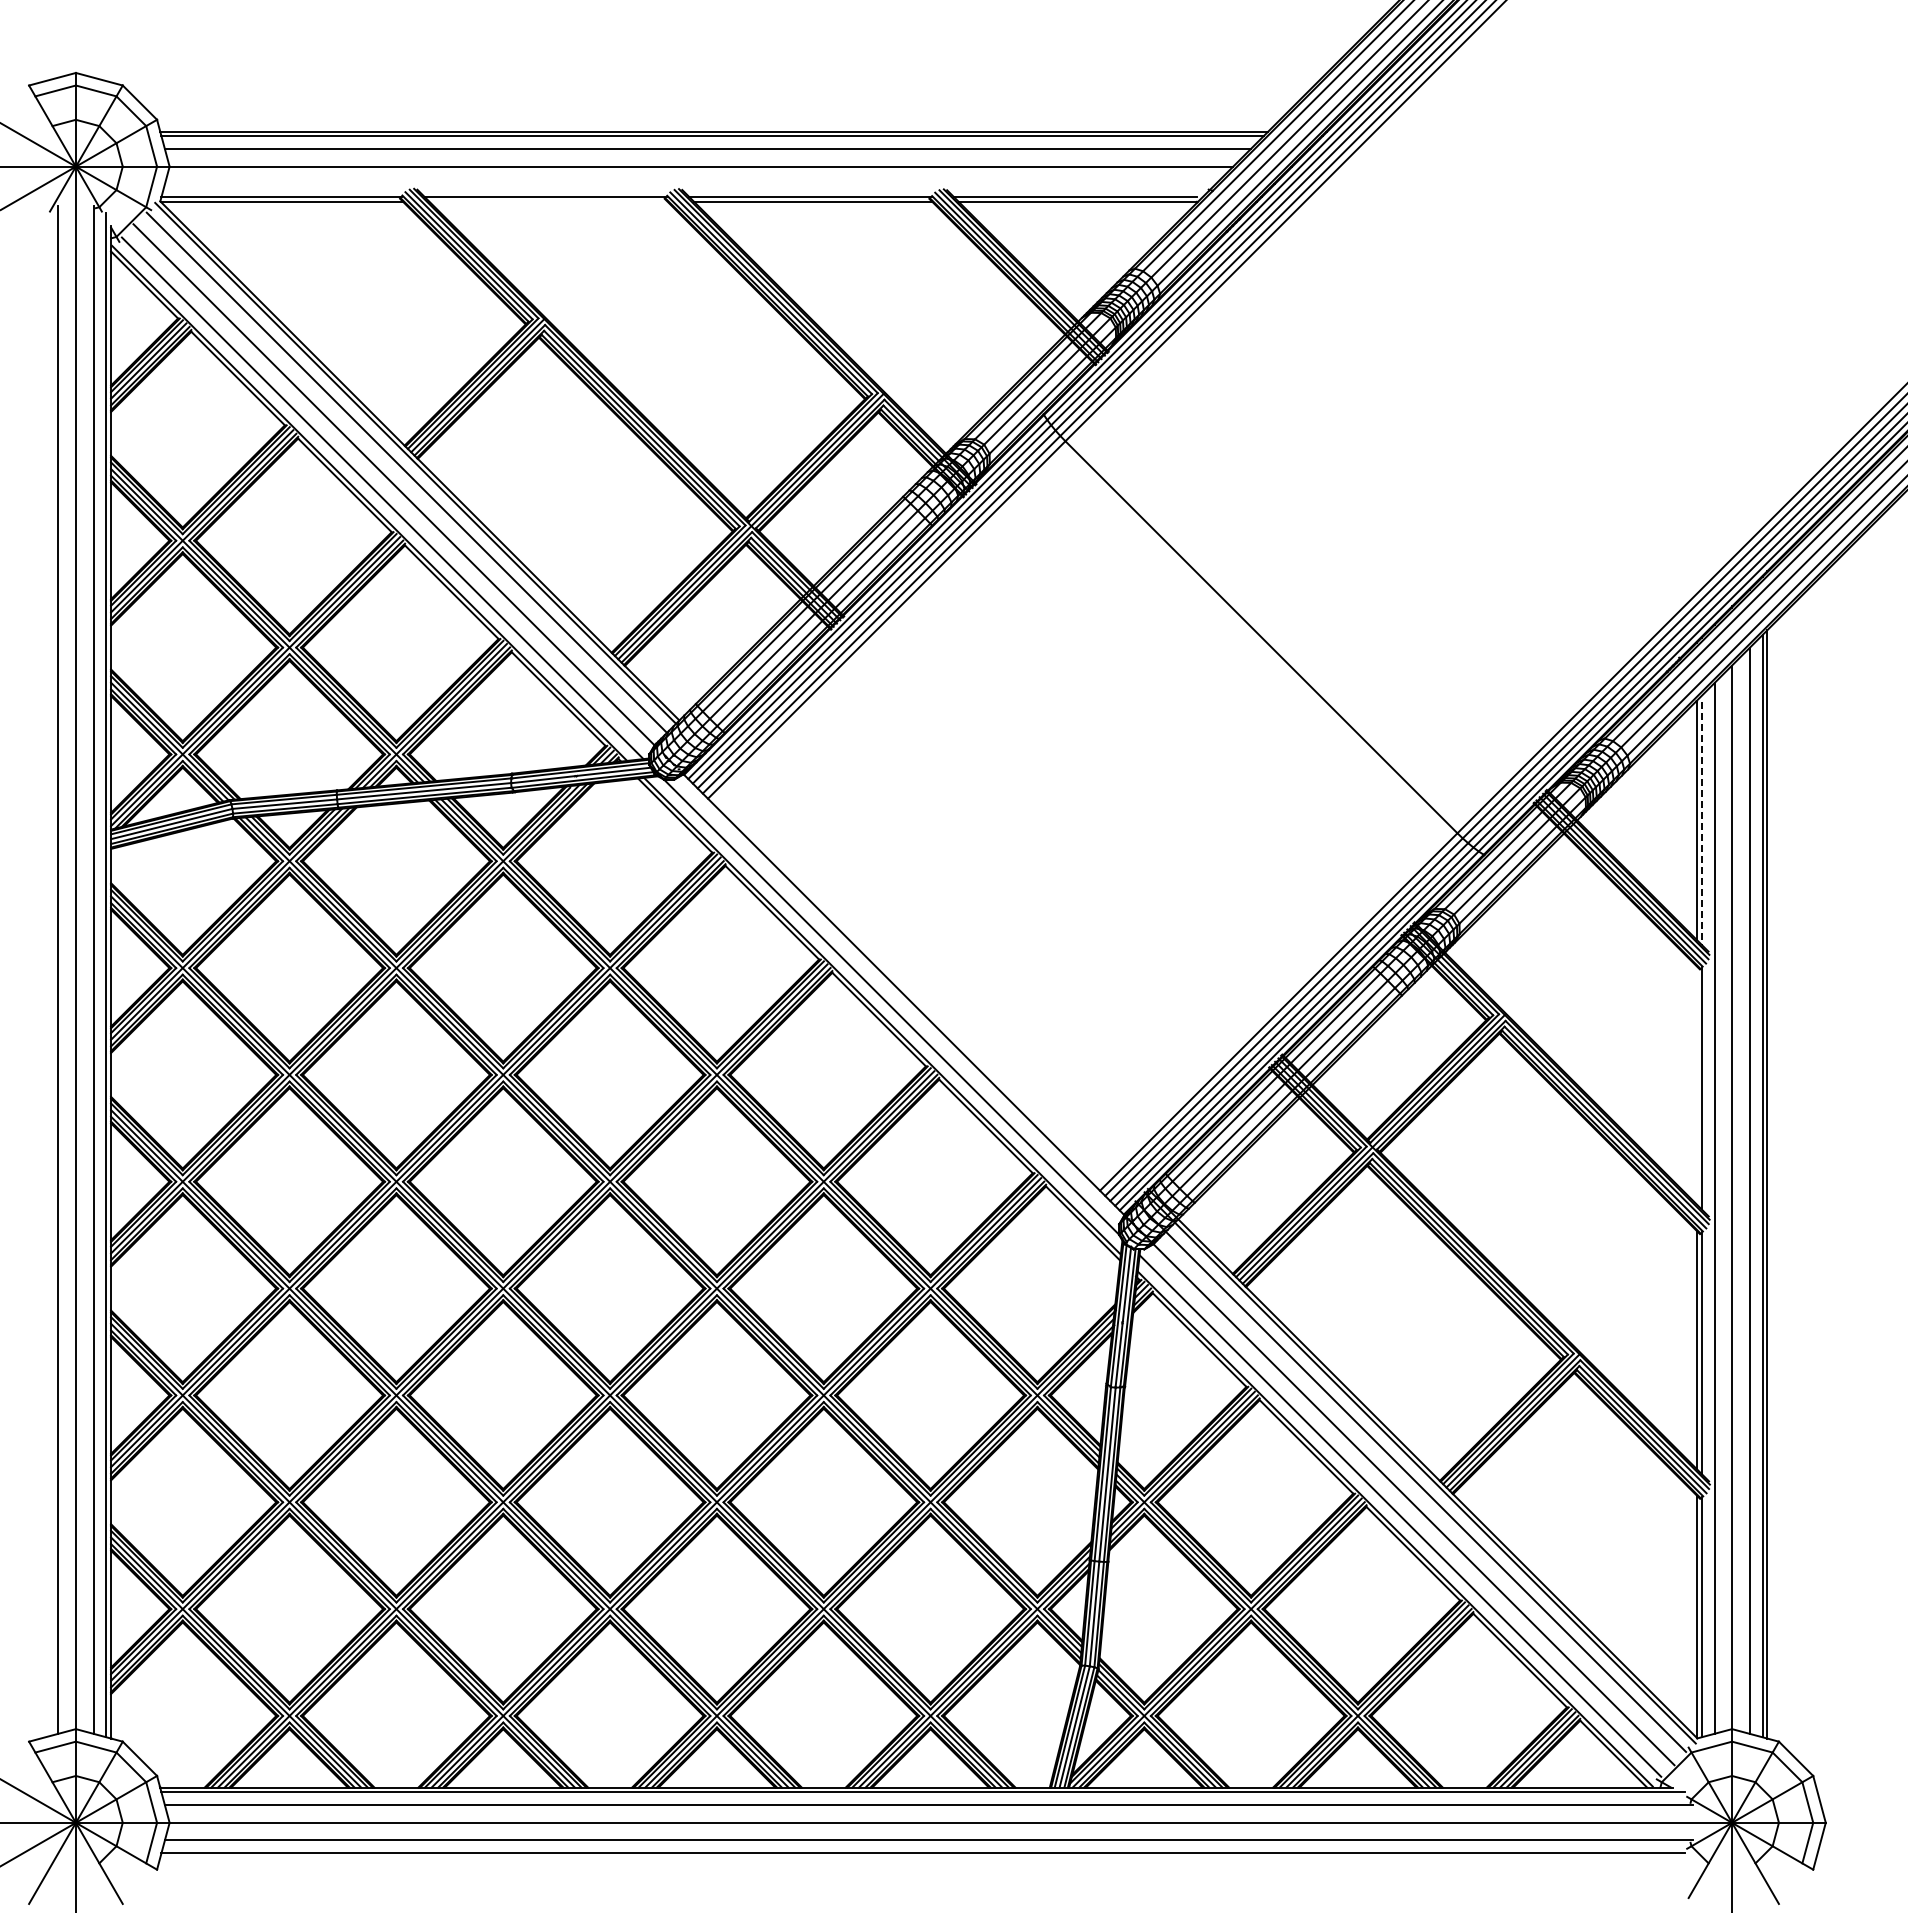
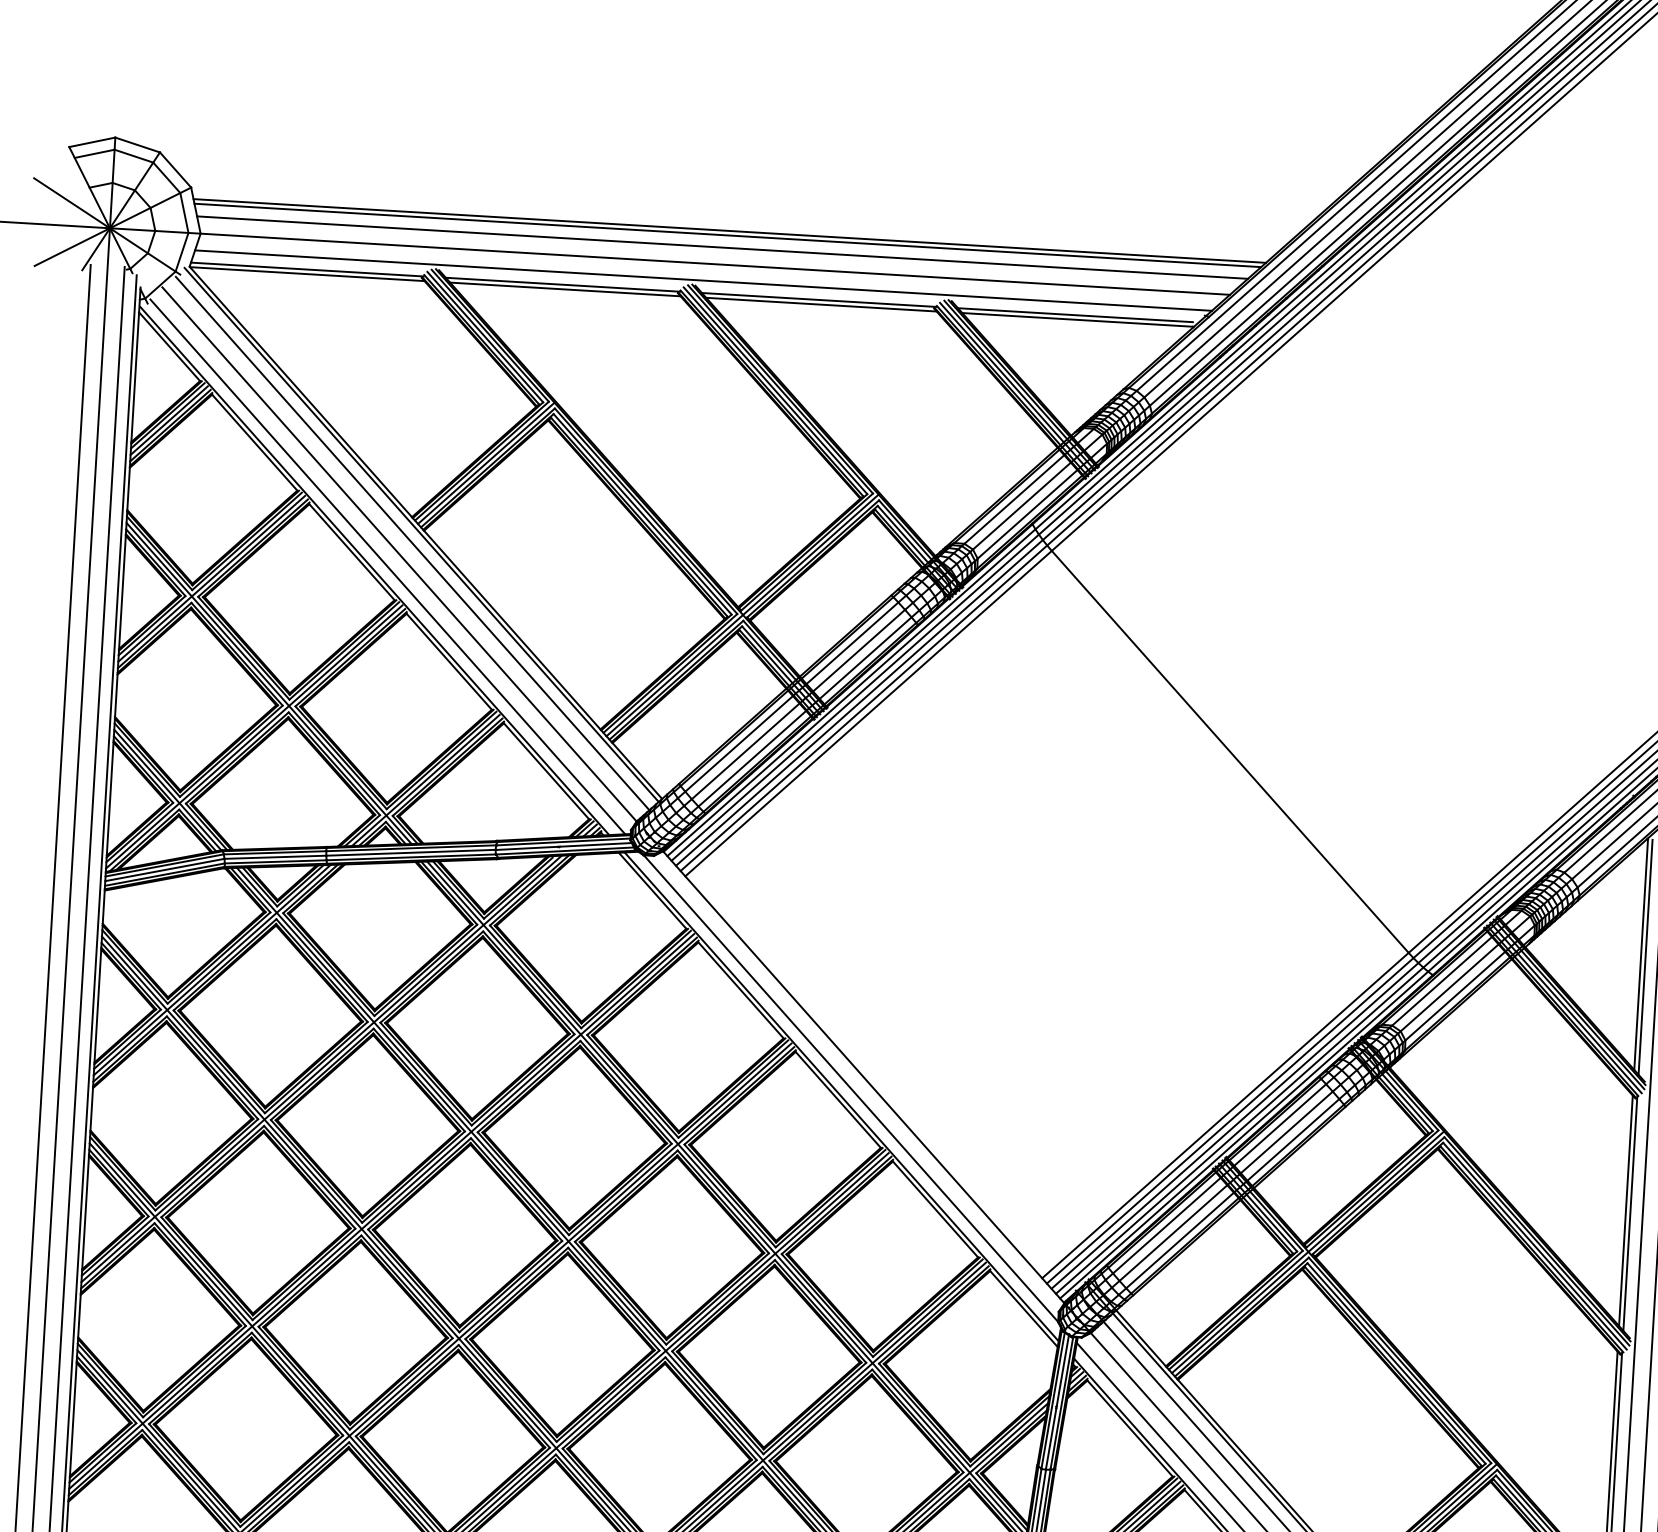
line: (689, 184) -> (702, 280), added
line: (548, 201) -> (565, 289), added
line: (1701, 823) -> (1645, 957), dashed -> solid
line: (1696, 1085) -> (1625, 1210), added

